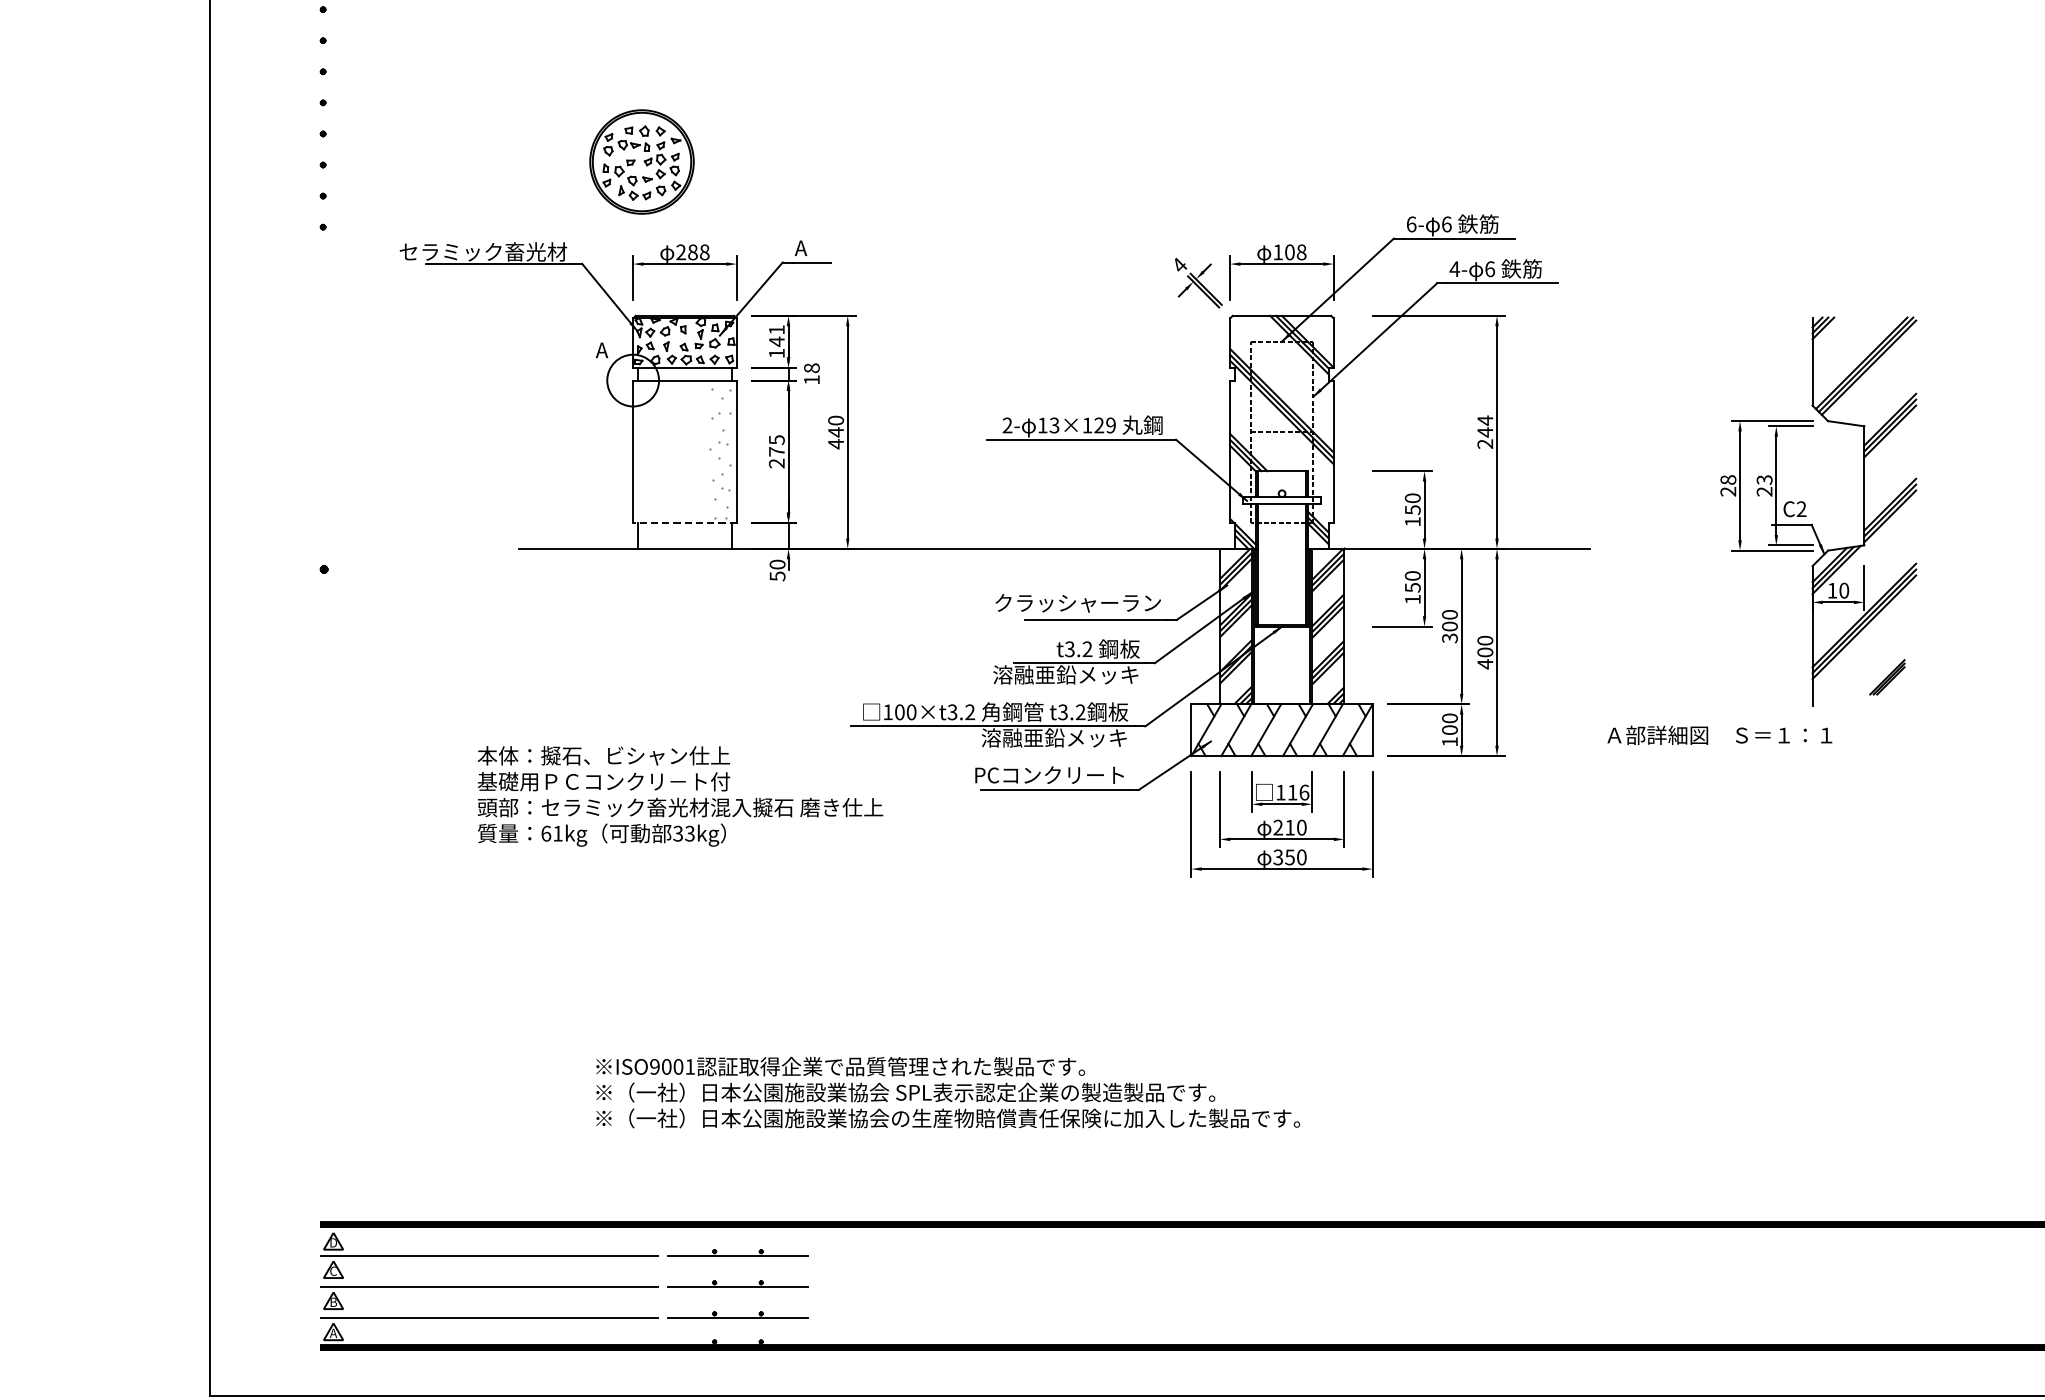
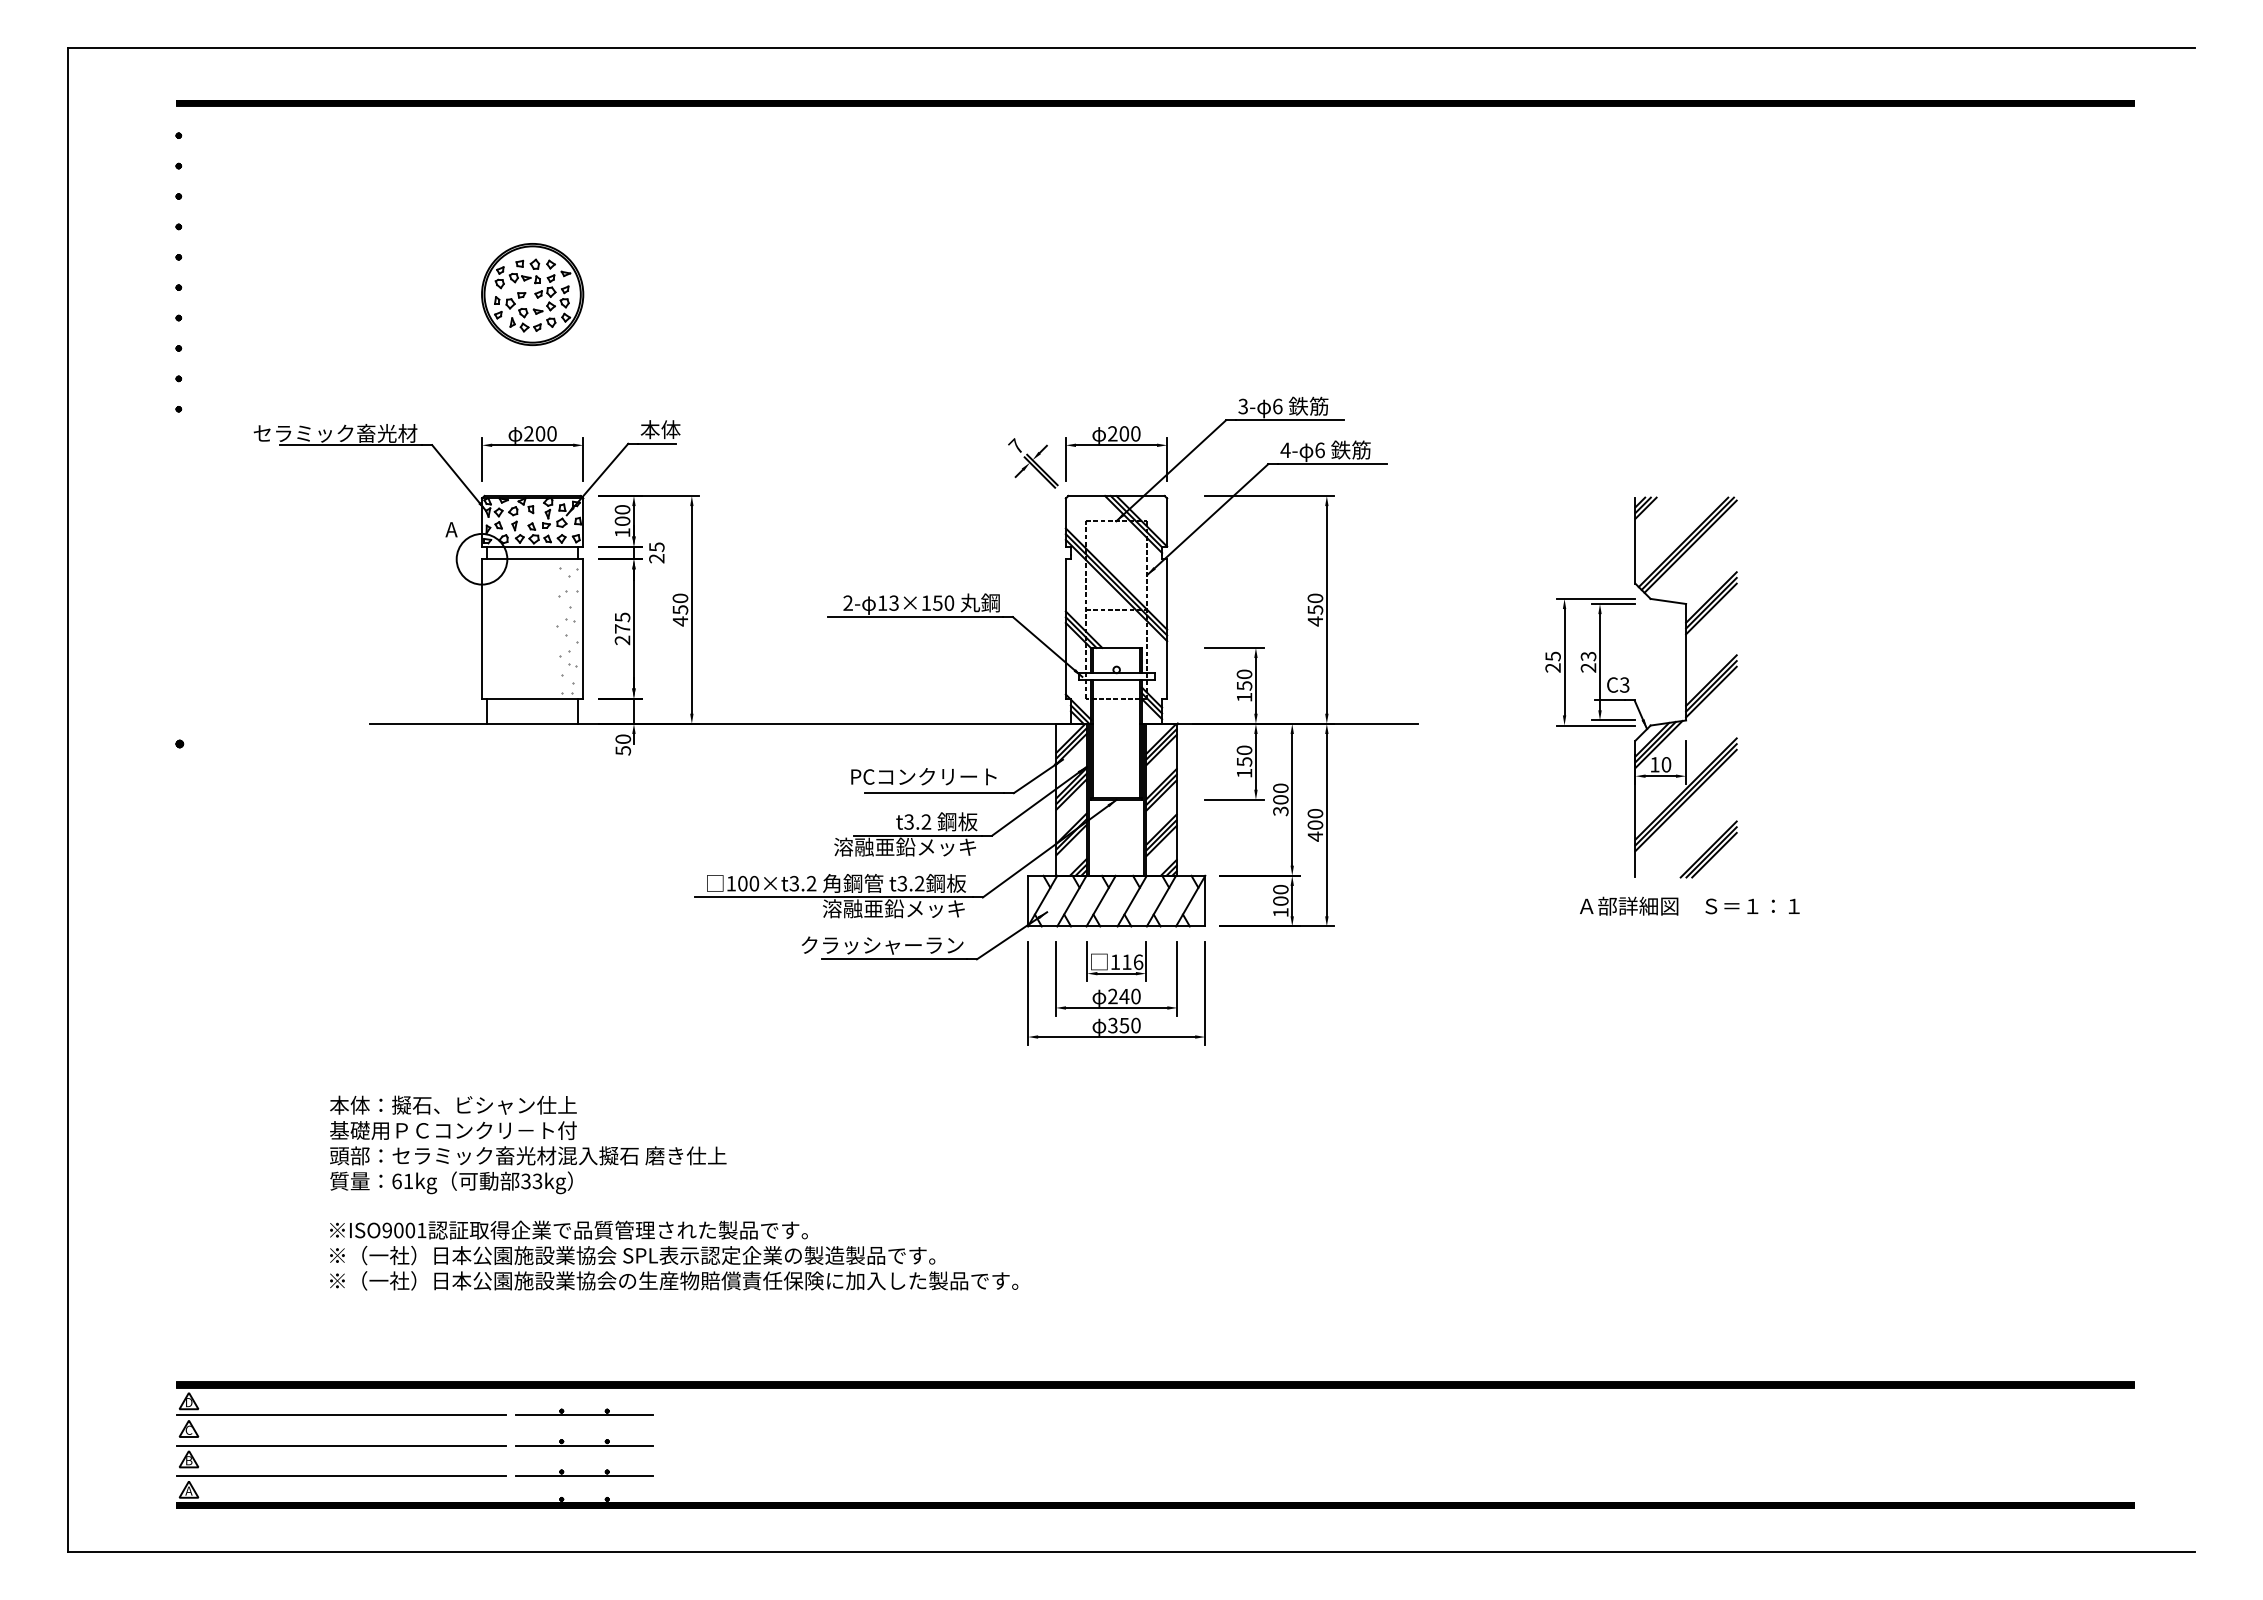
part: (641, 162) -> (532, 294), moved
text: (1411, 224) -> (1243, 406), 6- -> 3-
text: (815, 247) -> (660, 429), A -> 本体
text: (698, 251) -> (545, 433), 288 -> 200
text: (1290, 251) -> (1124, 433), 108 -> 200
text: (1178, 264) -> (1015, 445), 4 -> 7
text: (776, 335) -> (622, 515), 141 -> 100
text: (811, 373) -> (656, 552), 18 -> 25
text: (1105, 424) -> (943, 602), 13×129 -> 13×150
text: (836, 431) -> (680, 609), 440 -> 450
text: (1485, 431) -> (1315, 609), 244 -> 450
text: (1727, 480) -> (1552, 656), 28 -> 25
text: (1801, 508) -> (1624, 684), C2 -> C3
line: (684, 522) -> (532, 698), dashed -> solid
text: (1078, 603) -> (917, 777), クラッシャーラン -> PCコンクリート
part: (1887, 677) -> (1708, 849), size x1.67
text: (1719, 734) -> (1689, 905), moved
text: (1042, 775) -> (882, 945), PCコンクリート -> クラッシャーラン
text: (680, 795) -> (528, 1144), moved
text: (1290, 827) -> (1124, 996), 210 -> 240
text: (948, 1092) -> (674, 1255), moved

